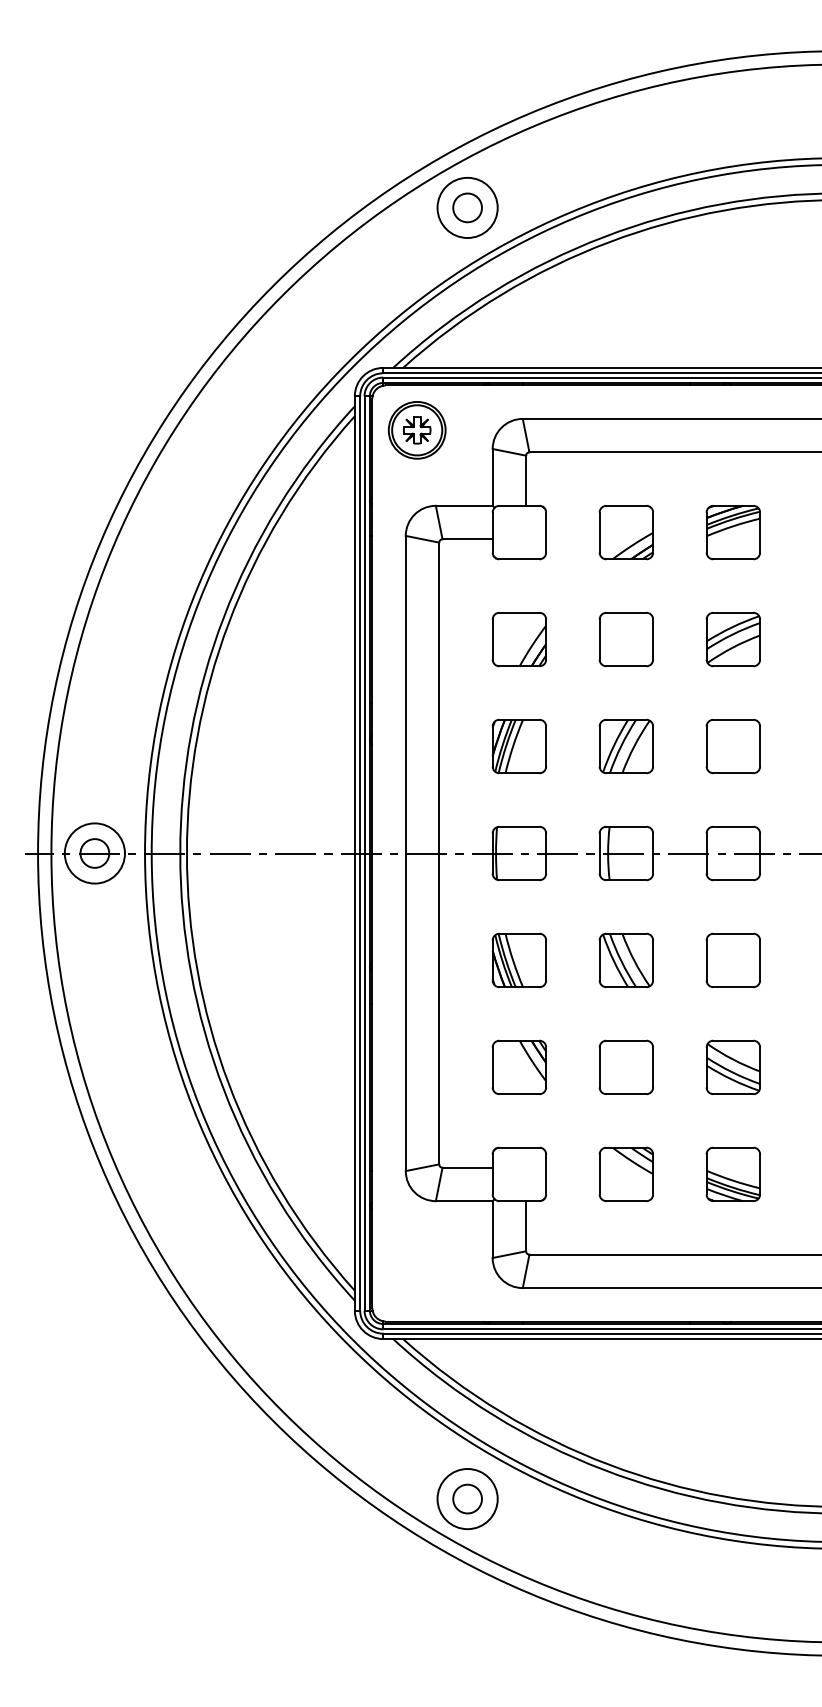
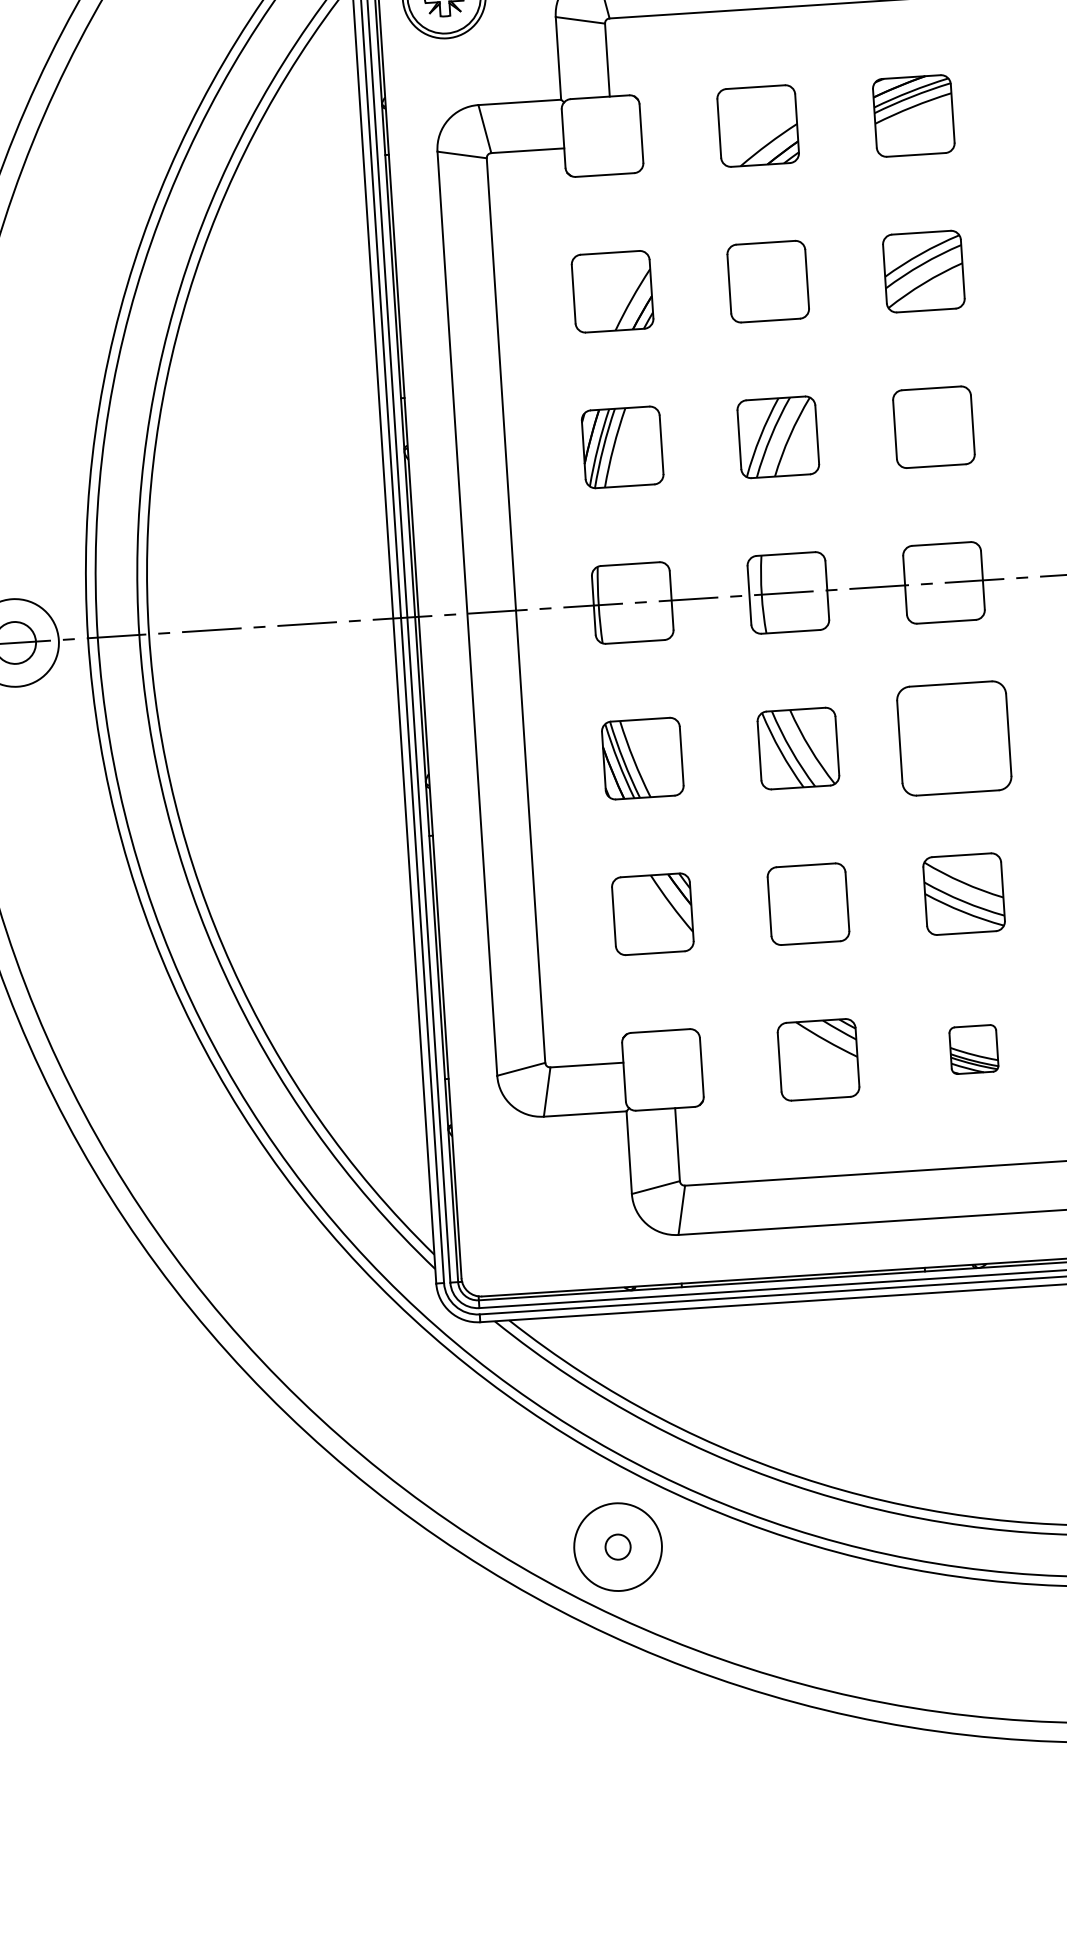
part: (732, 960) -> (952, 738), size x1.4
part: (732, 1173) -> (972, 1048), size x0.6
circle: (467, 1498) -> (617, 1546), size x0.6

